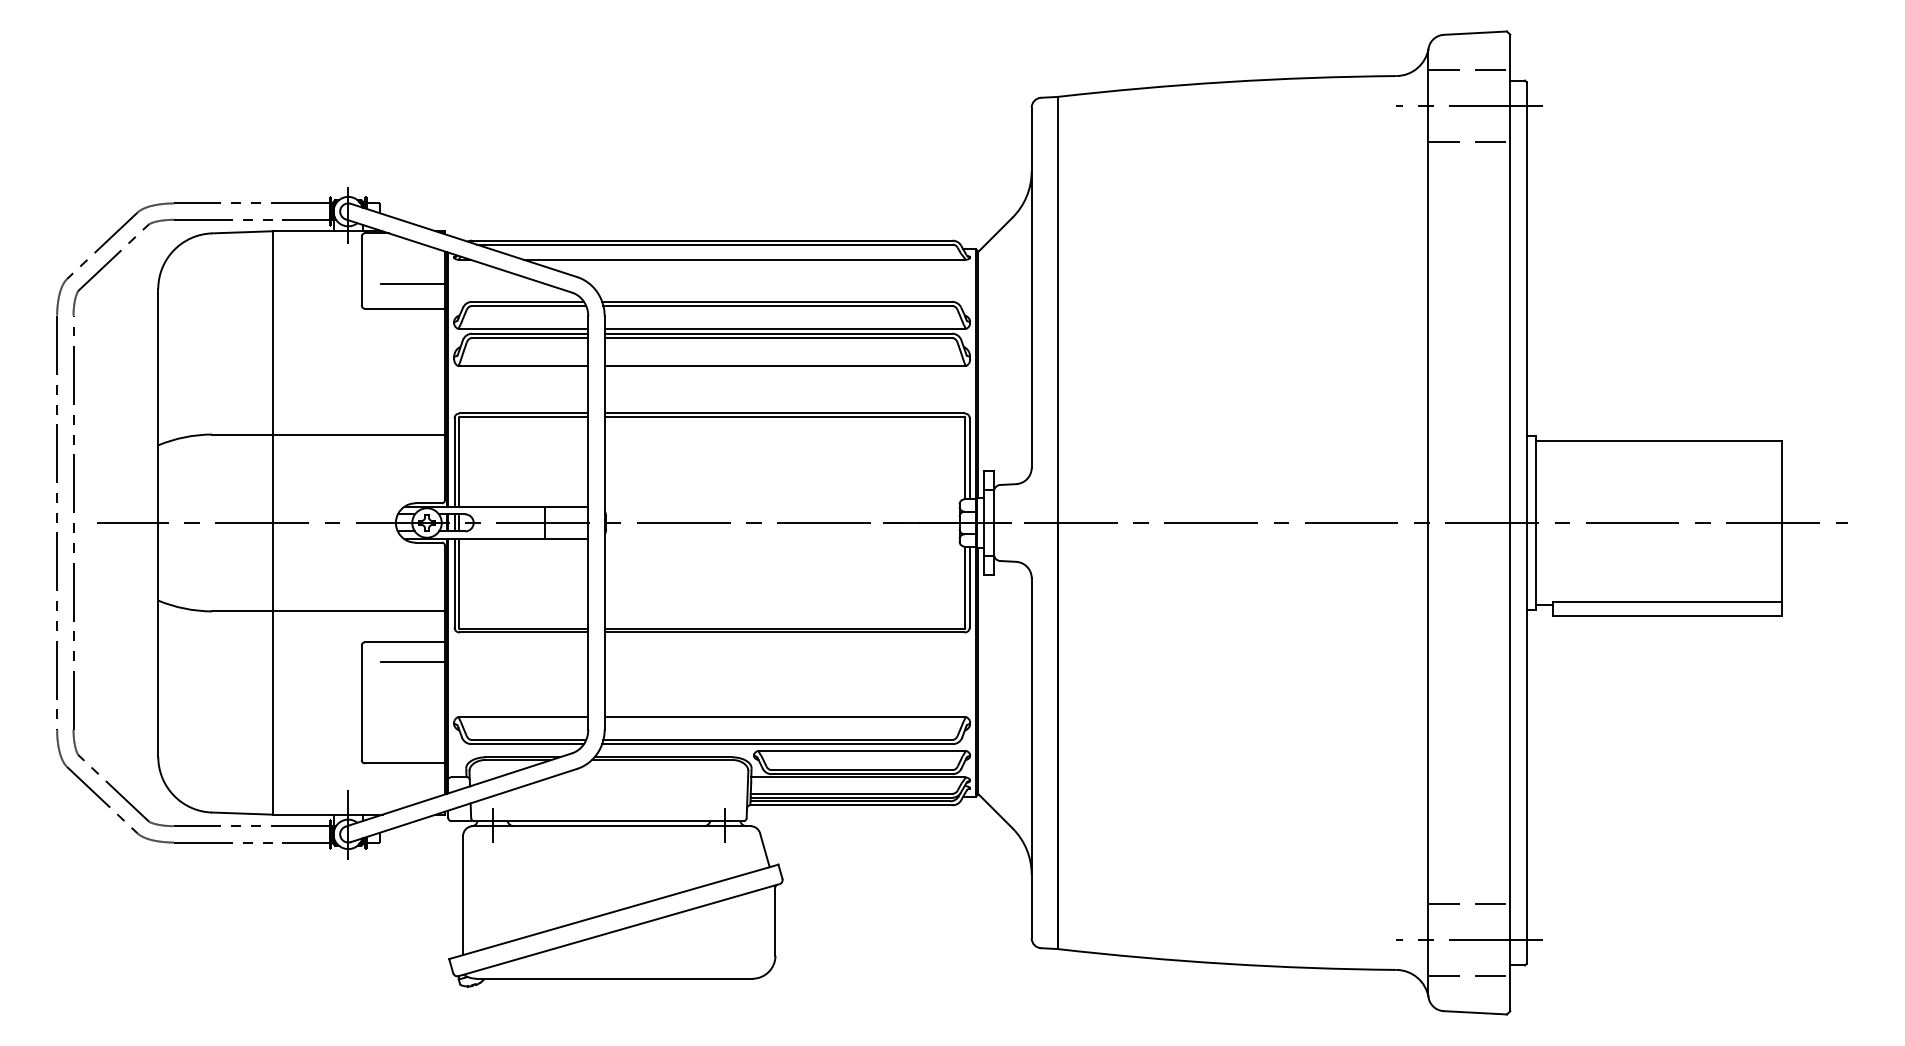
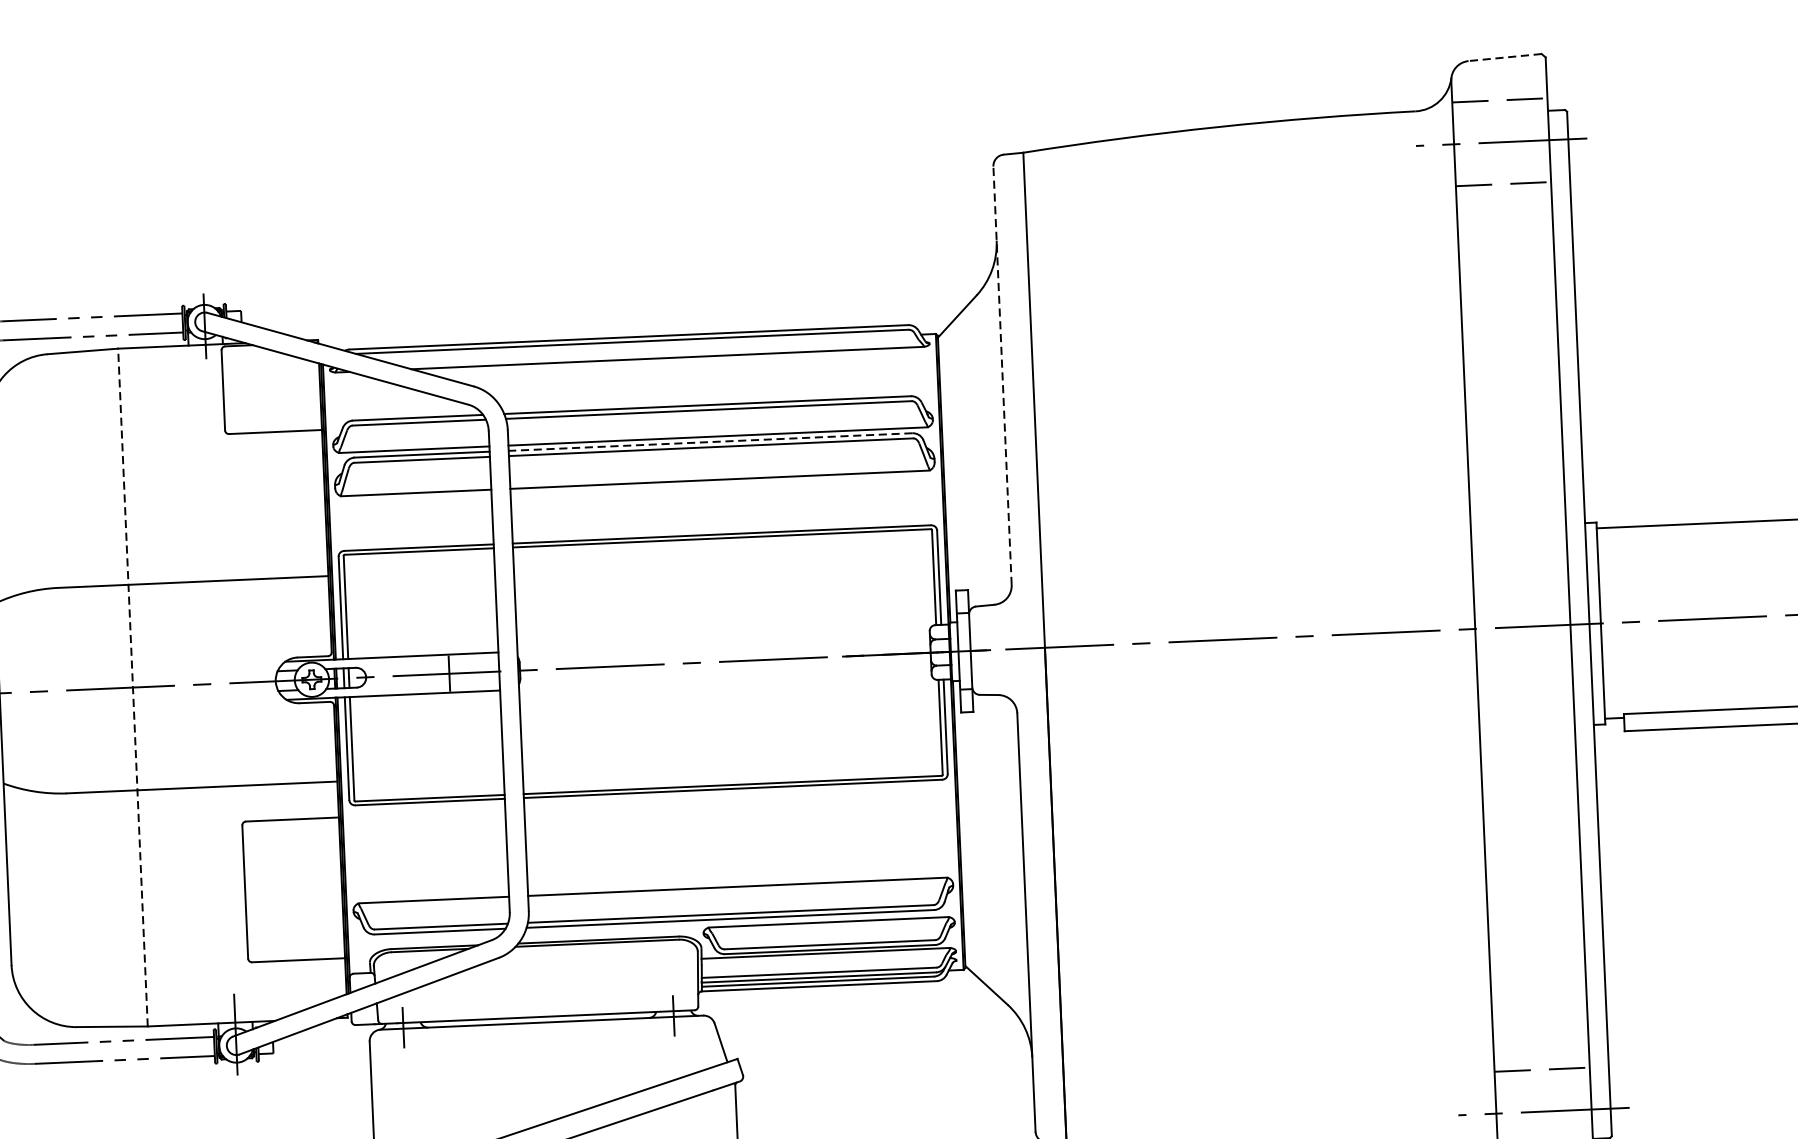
line: (1475, 33) -> (1505, 57), solid -> dashed
line: (413, 283) -> (284, 402), removed
line: (1031, 287) -> (1002, 375), solid -> dashed
line: (778, 333) -> (710, 441), solid -> dashed
line: (272, 522) -> (132, 687), solid -> dashed
line: (413, 662) -> (303, 842), removed

